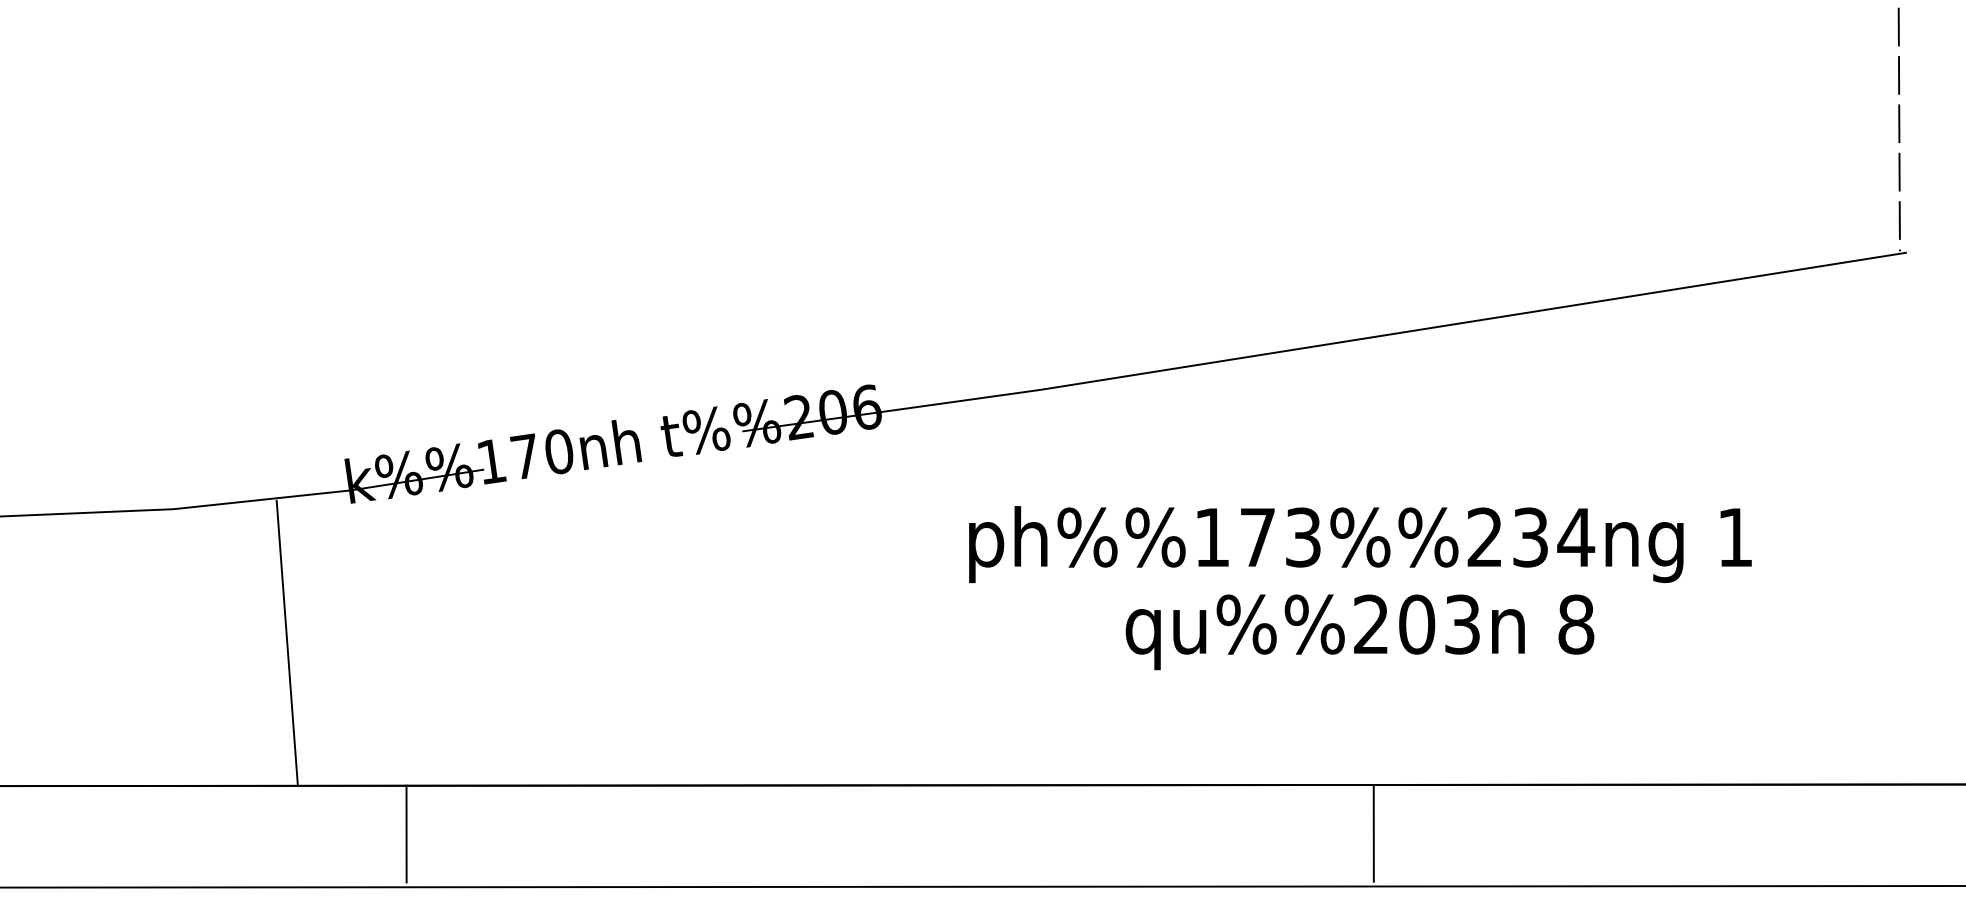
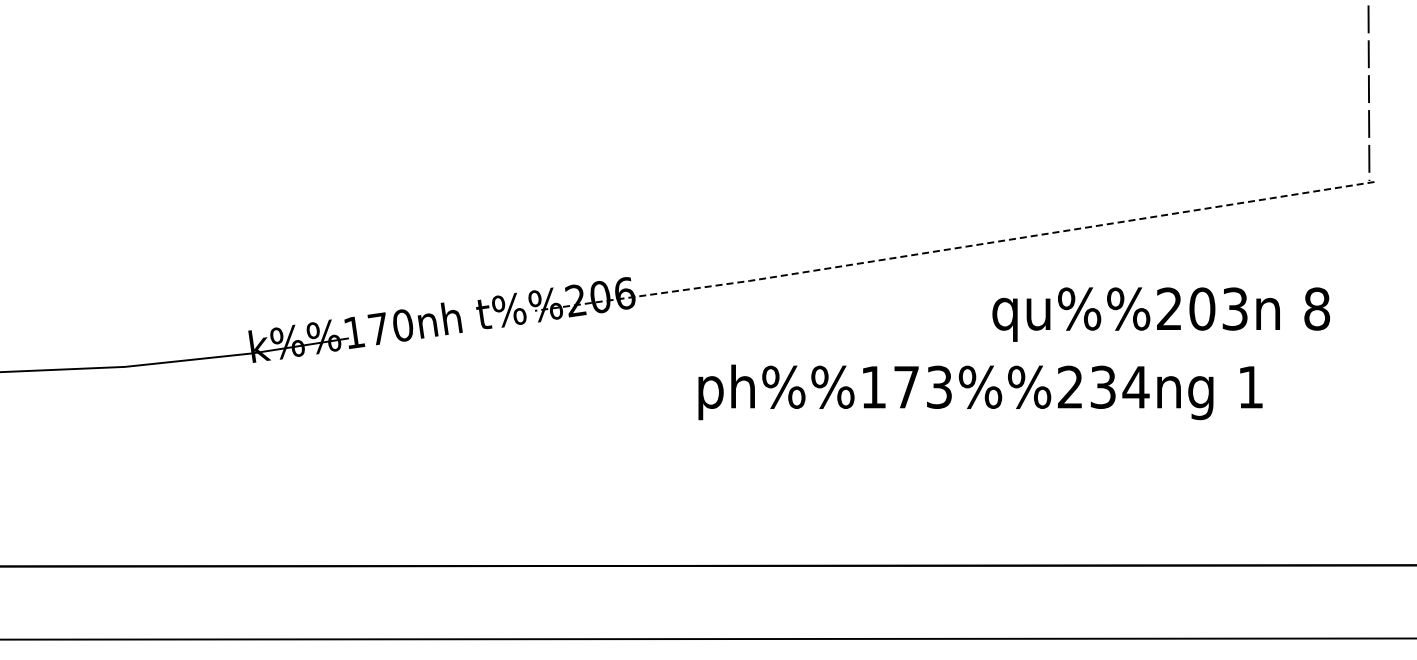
line: (1324, 344) -> (954, 248), solid -> dashed
text: (1360, 632) -> (1161, 314), moved
line: (286, 643) -> (206, 463), removed
line: (405, 833) -> (292, 600), removed
line: (1374, 833) -> (990, 600), removed

